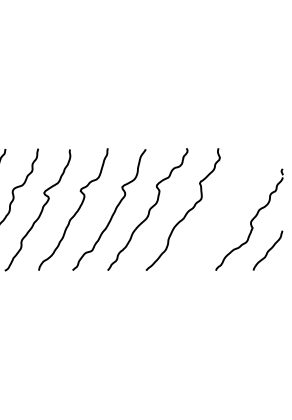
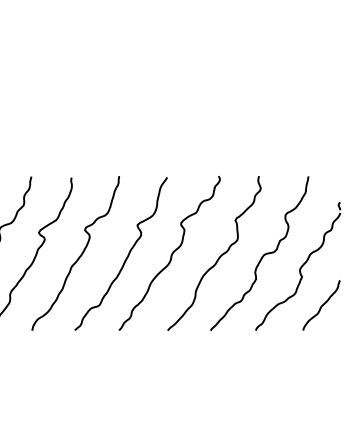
curve: (220, 211) -> (261, 255), added

